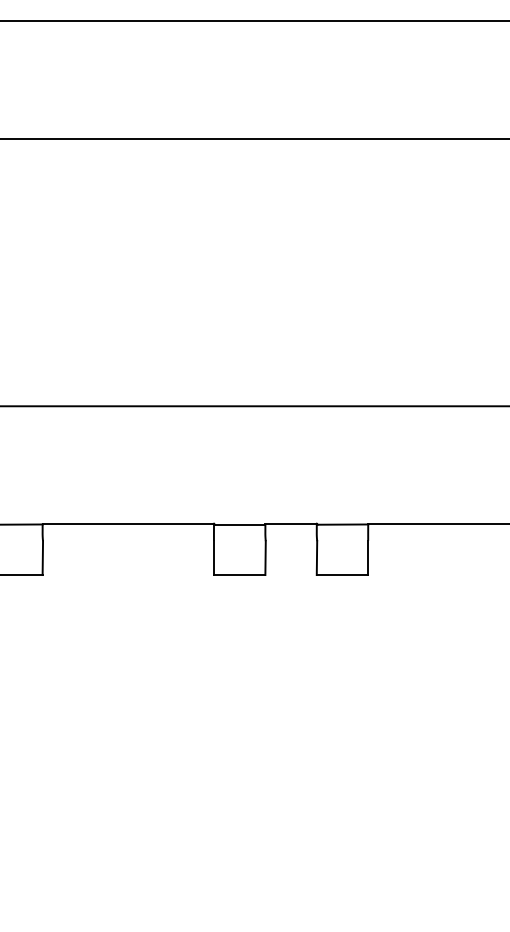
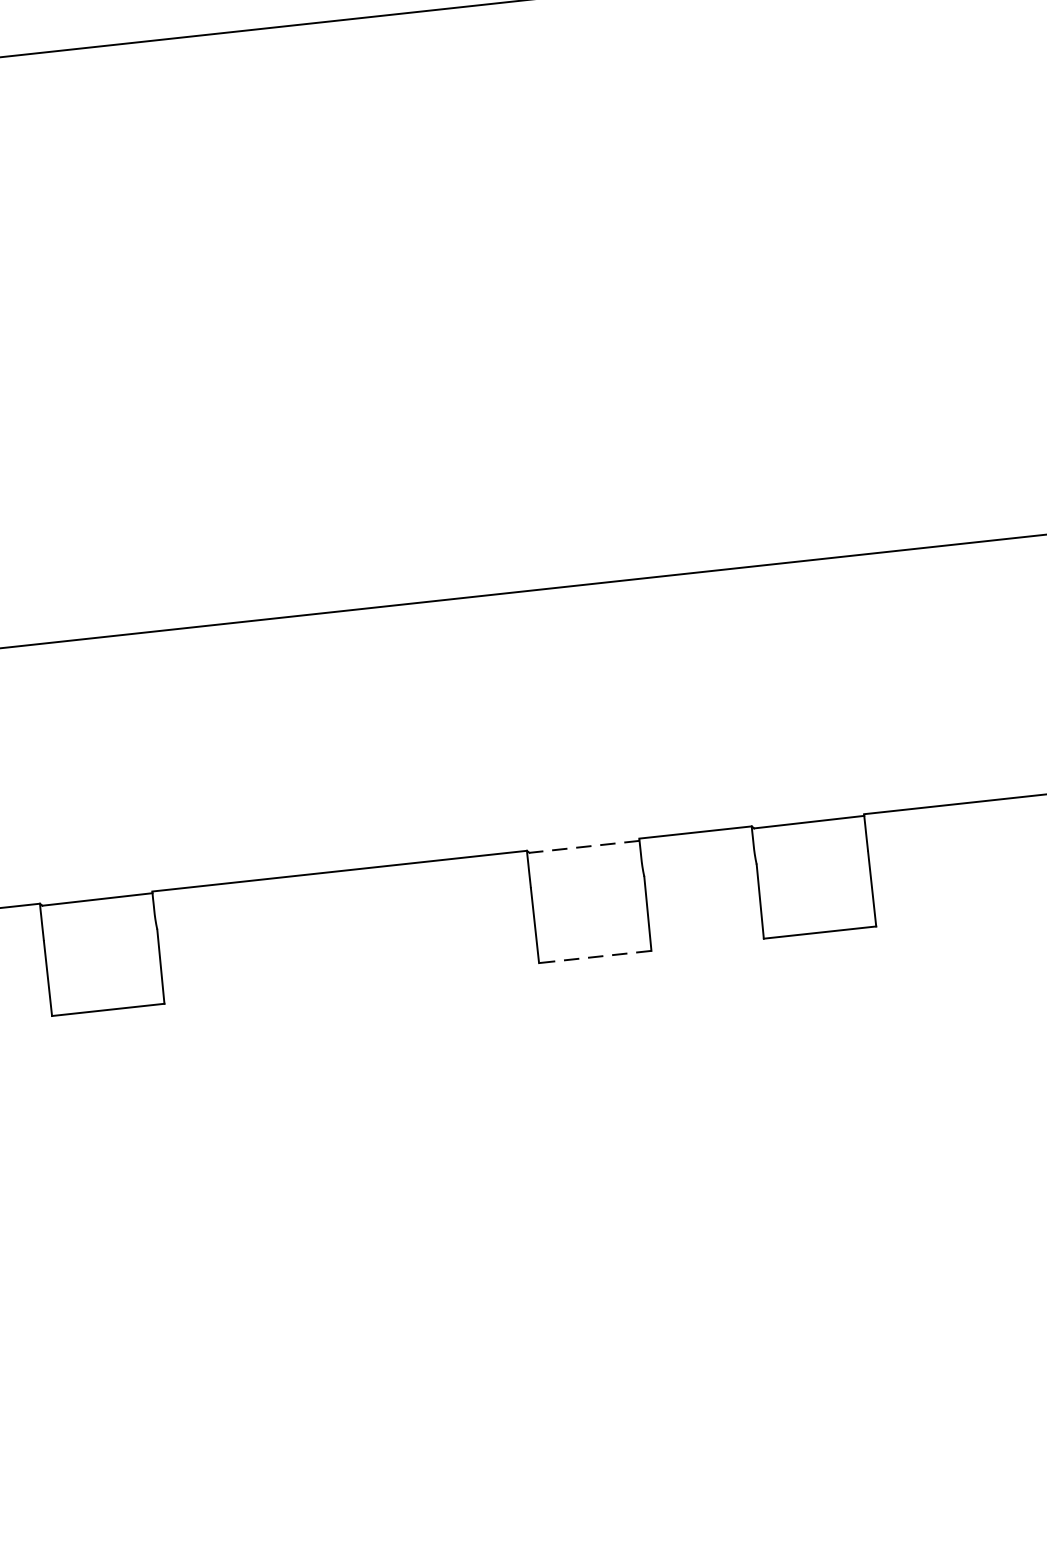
line: (239, 524) -> (582, 846), solid -> dashed
line: (239, 575) -> (594, 958), solid -> dashed

